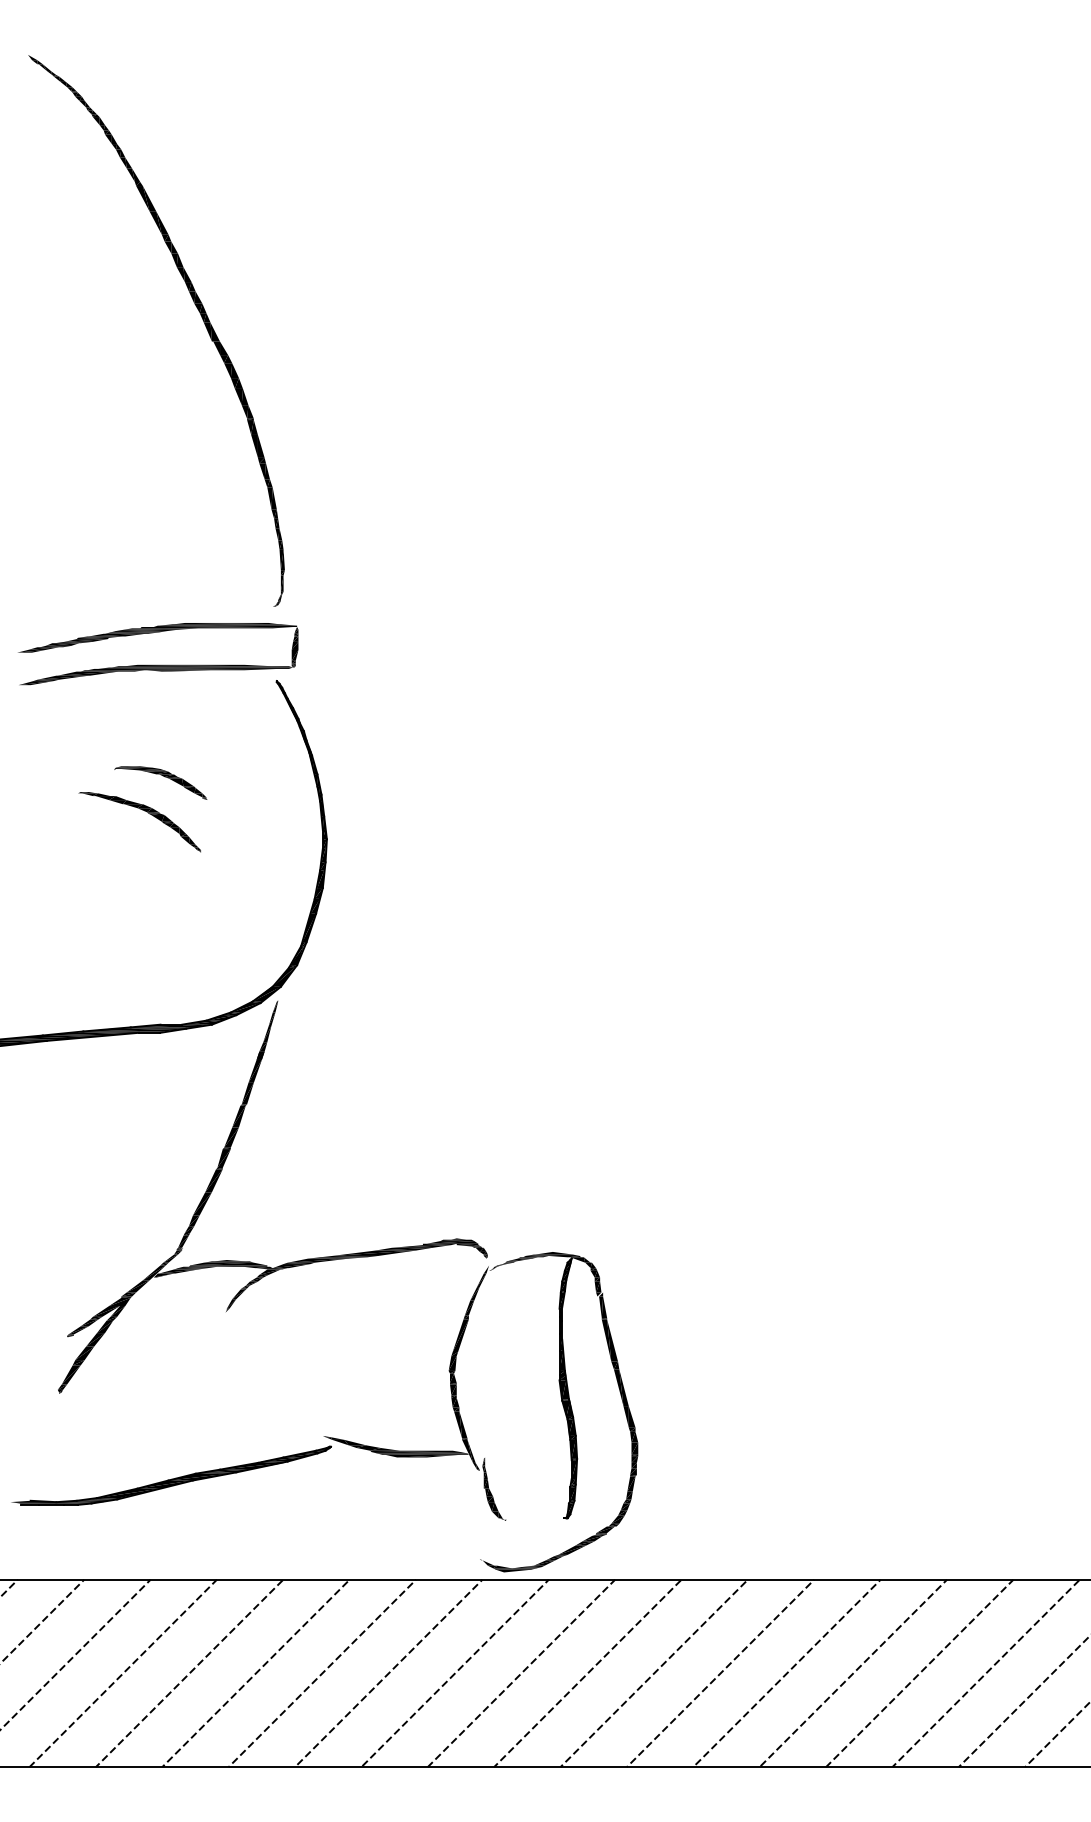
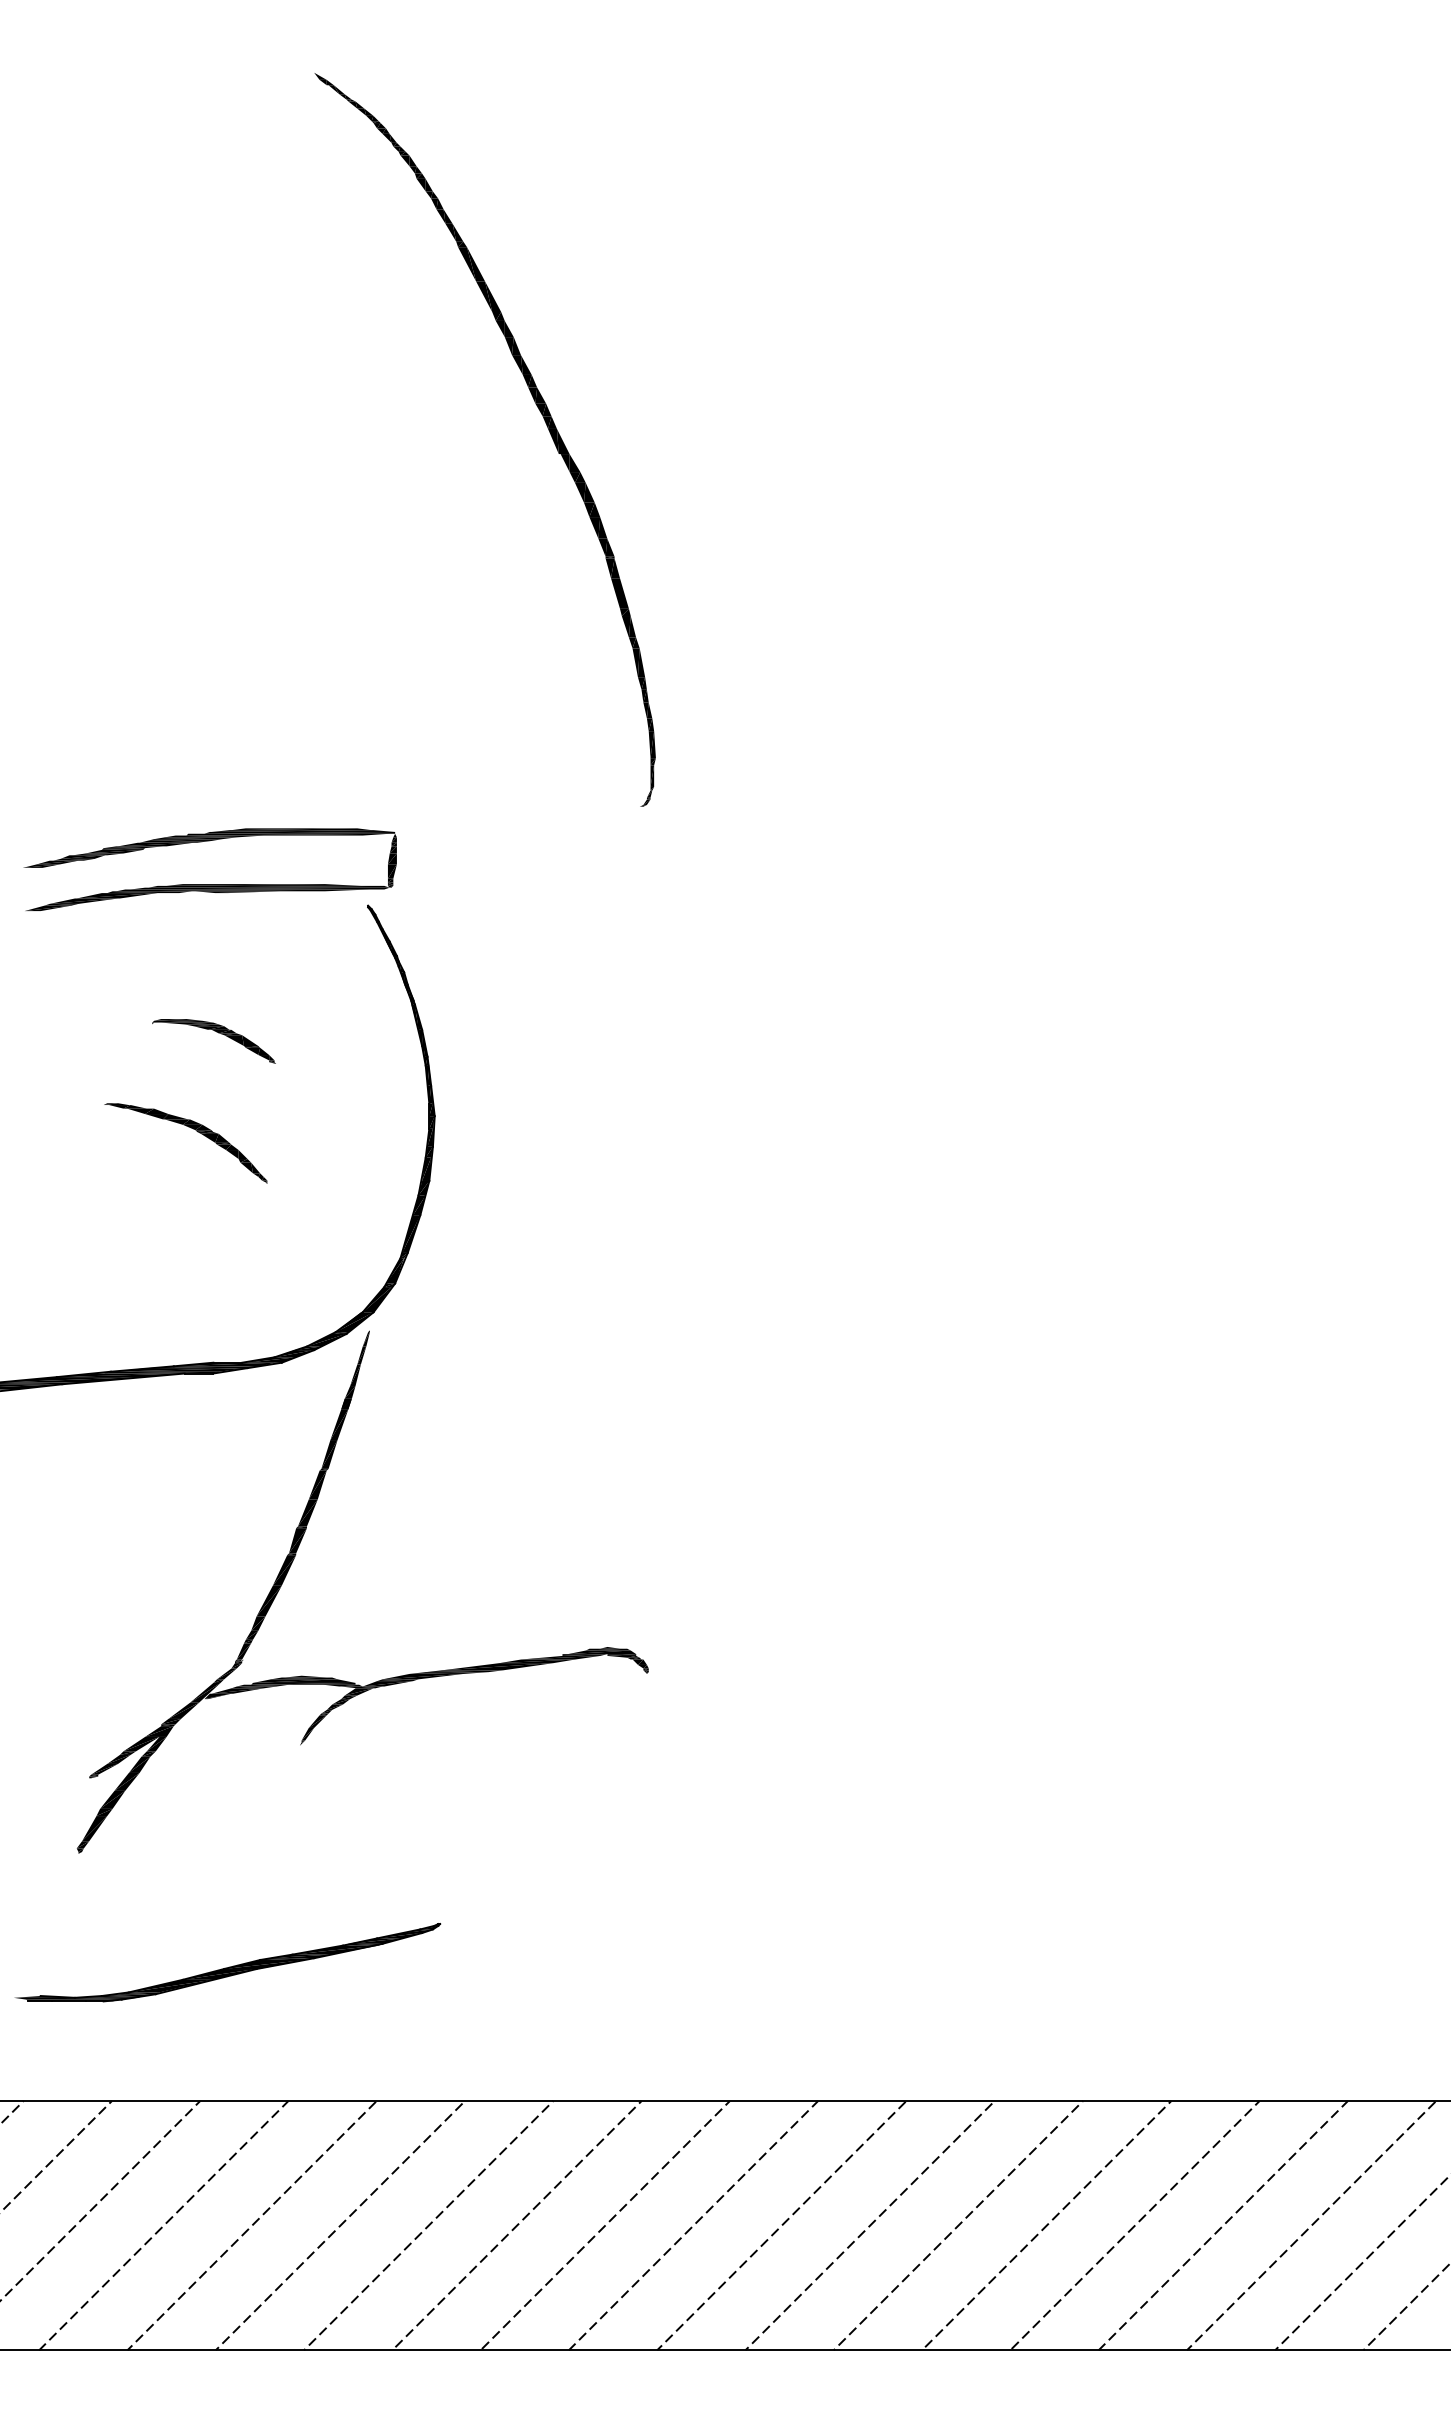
part: (197, 309) -> (539, 411), moved
part: (143, 811) -> (190, 1128), moved
part: (462, 1419) -> (614, 1887), removed

